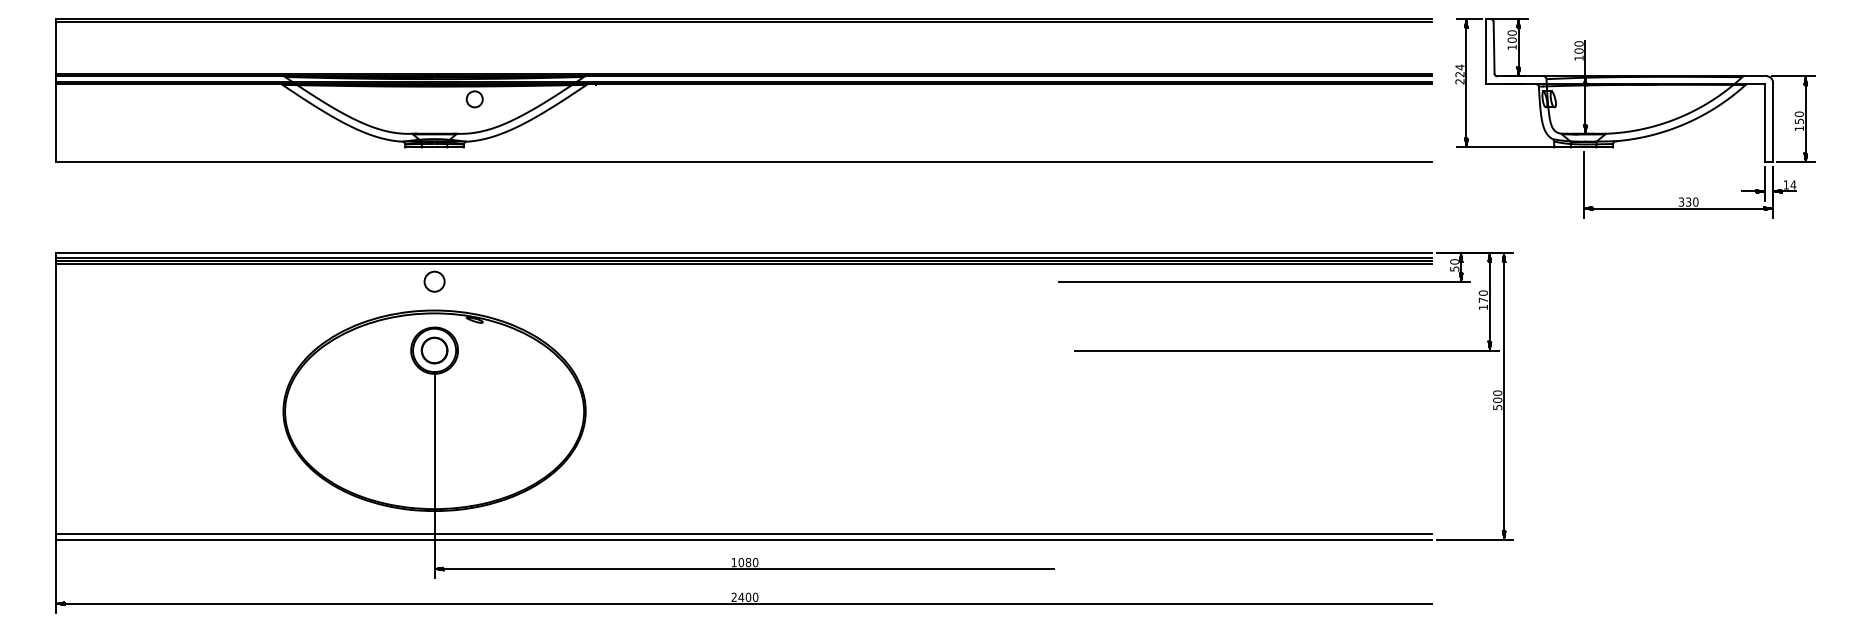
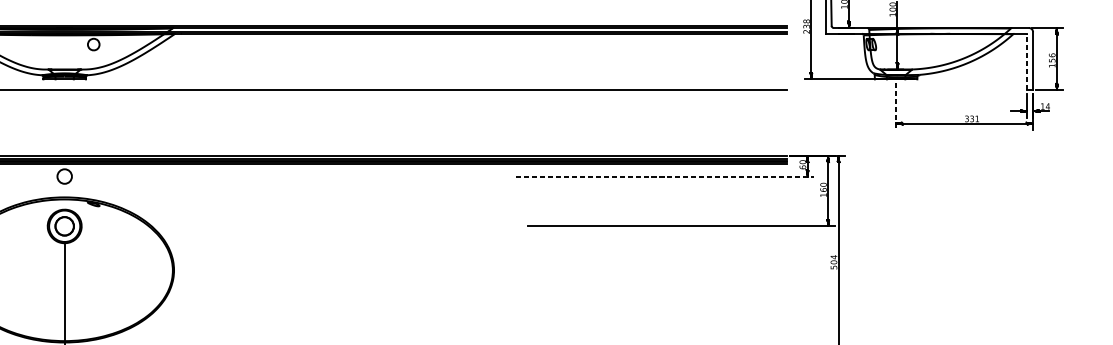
text: (1459, 70) -> (806, 23), 224 -> 238
text: (1798, 113) -> (1051, 54), 150 -> 156
line: (1764, 123) -> (1027, 62), solid -> dashed
line: (1583, 184) -> (896, 106), solid -> dashed
text: (1695, 201) -> (977, 118), 330 -> 331
text: (1454, 268) -> (802, 166), 50 -> 60
line: (1264, 281) -> (665, 176), solid -> dashed
text: (1482, 299) -> (822, 189), 170 -> 160
text: (1497, 393) -> (833, 257), 500 -> 504

